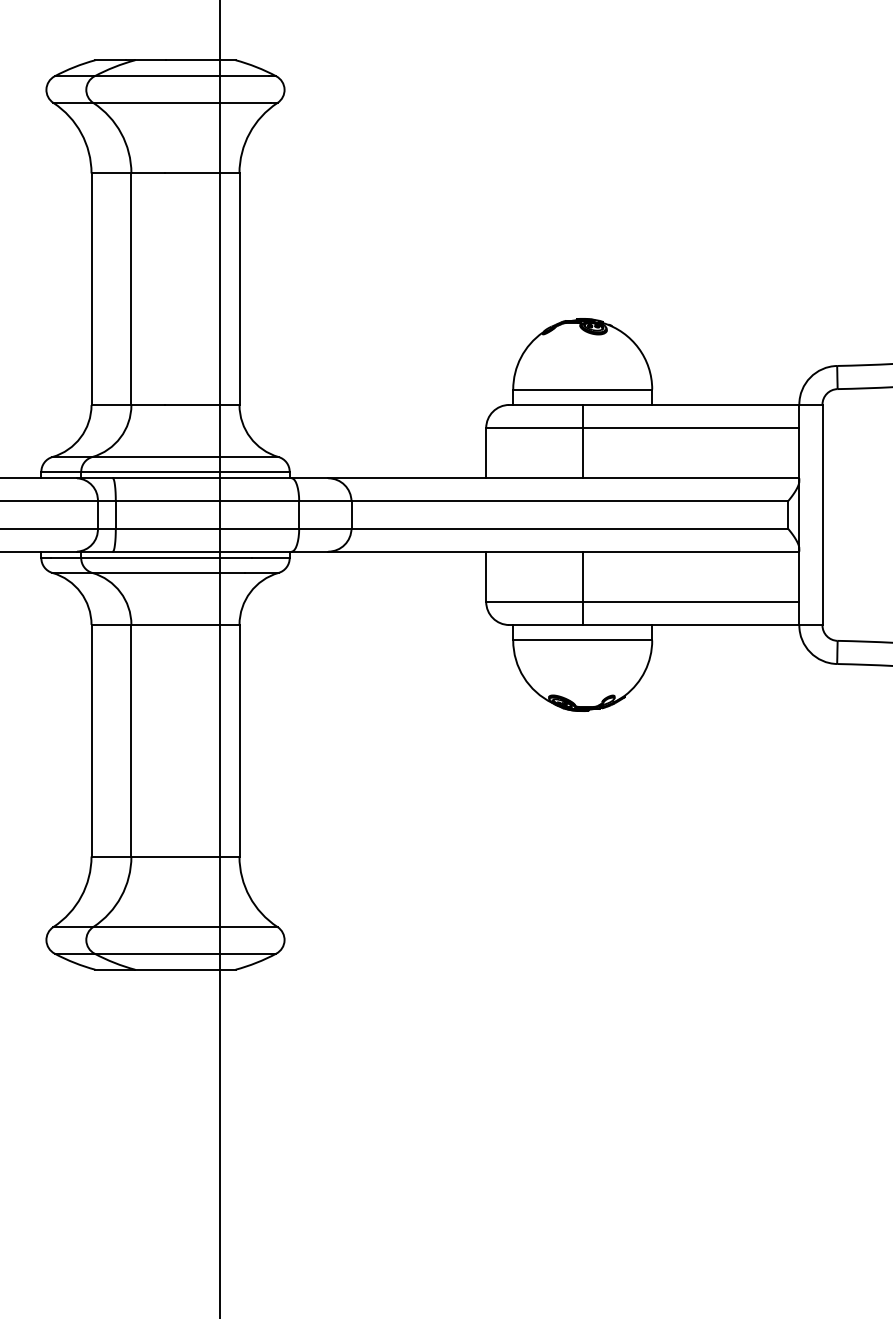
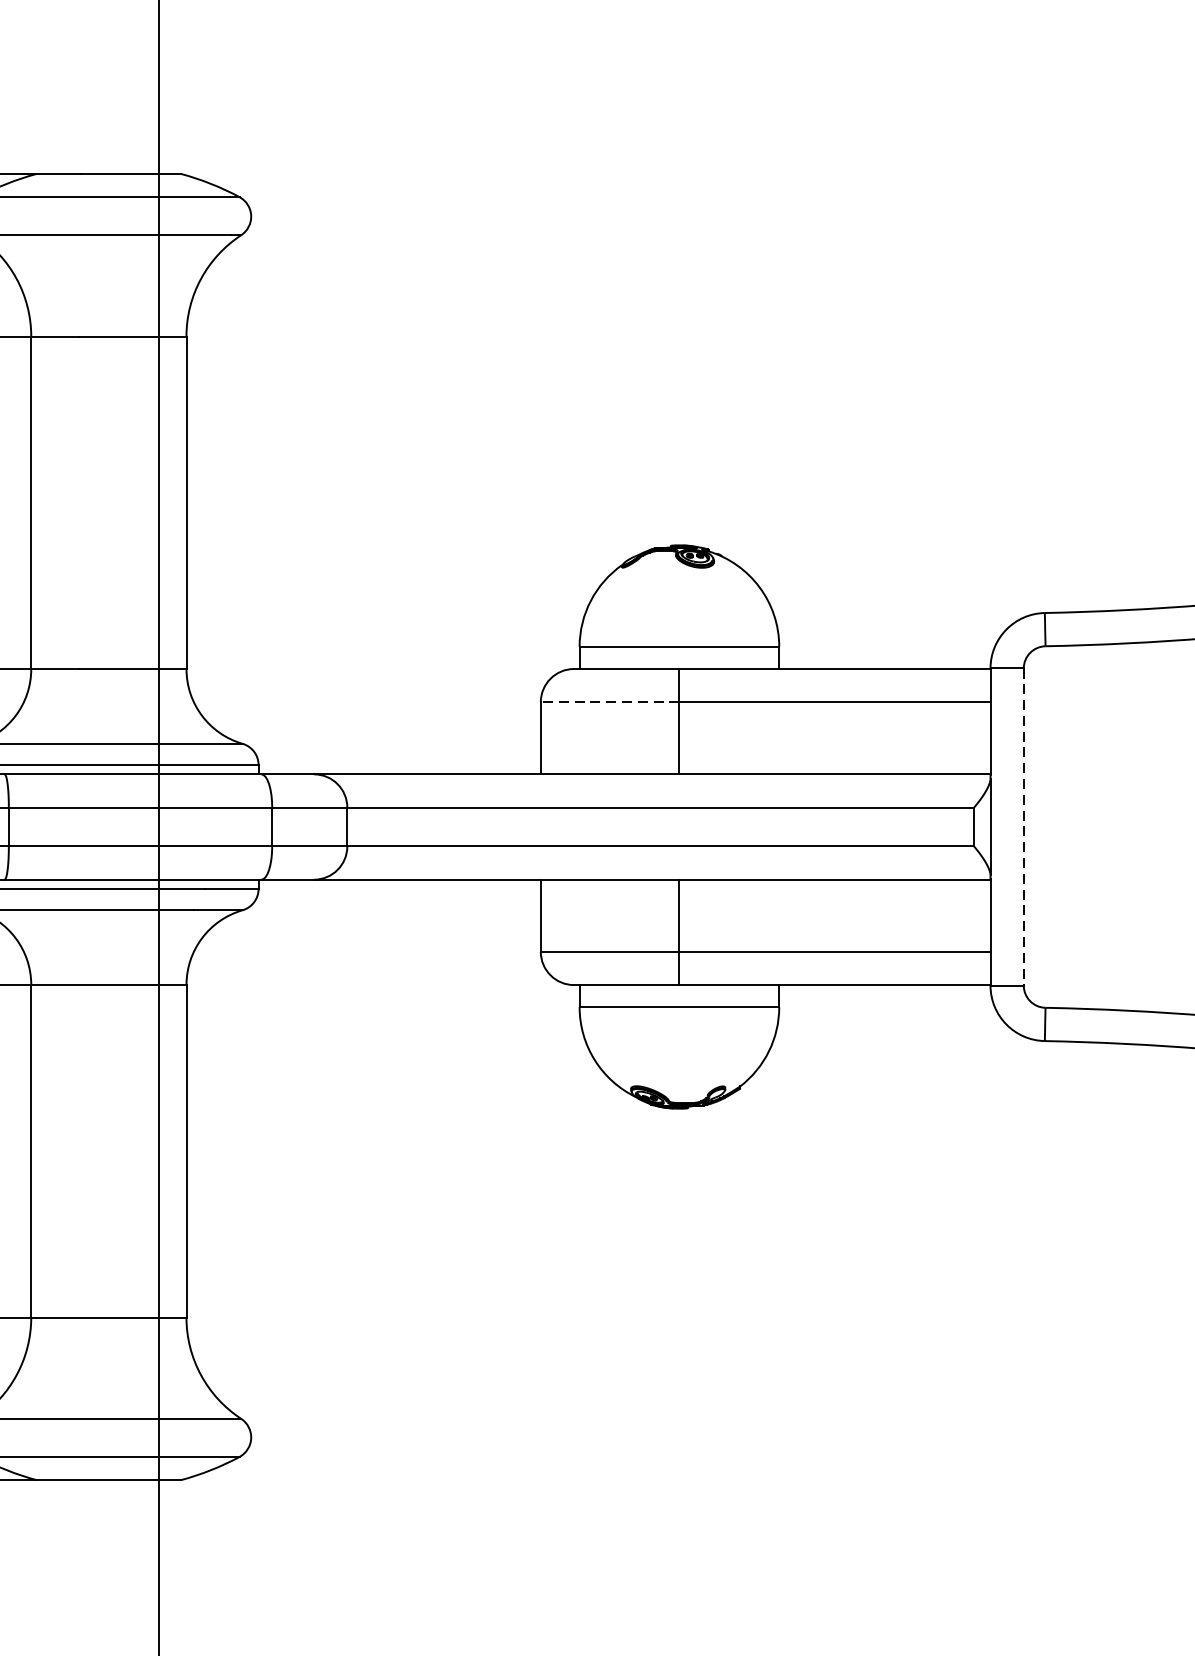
line: (533, 428) -> (608, 702), solid -> dashed
line: (822, 515) -> (1023, 827), solid -> dashed

